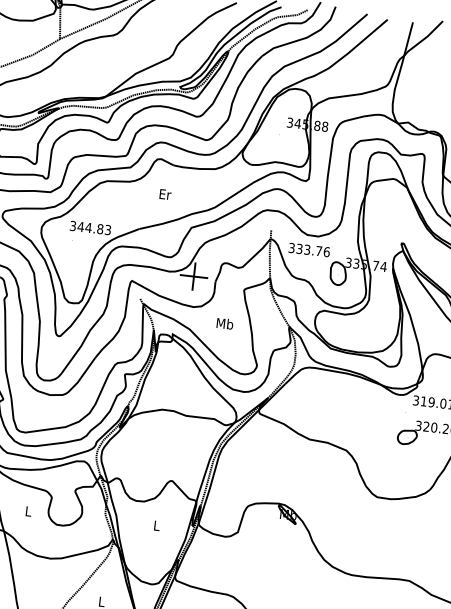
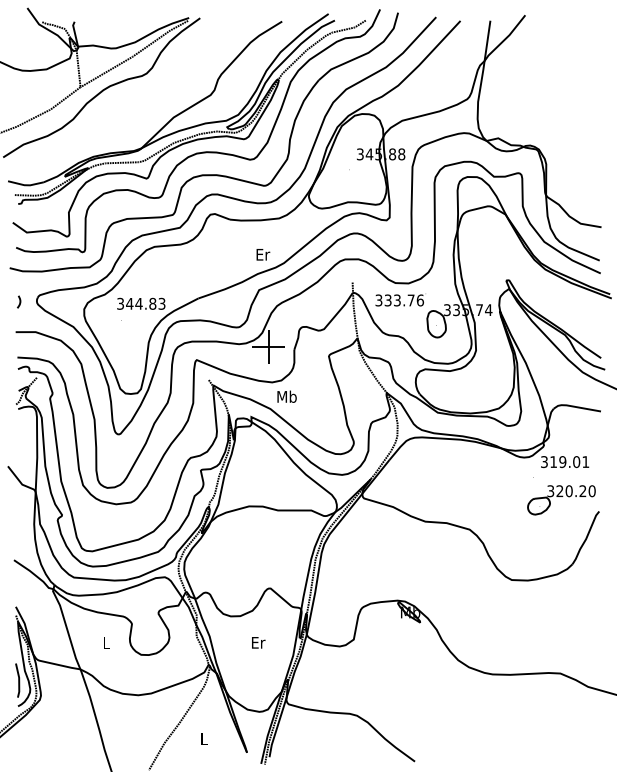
text: (165, 194) -> (263, 254), moved
text: (224, 323) -> (286, 396), moved
text: (157, 525) -> (258, 642), L -> Er

